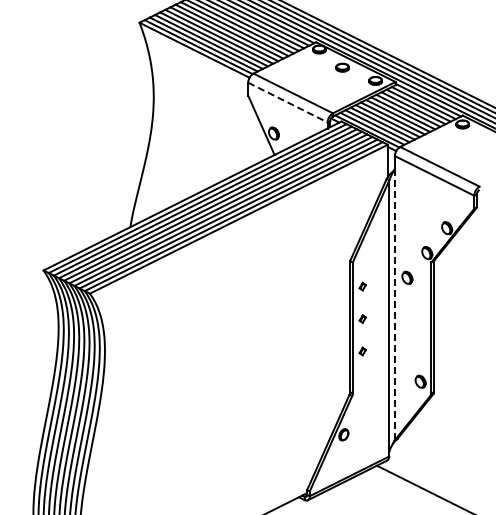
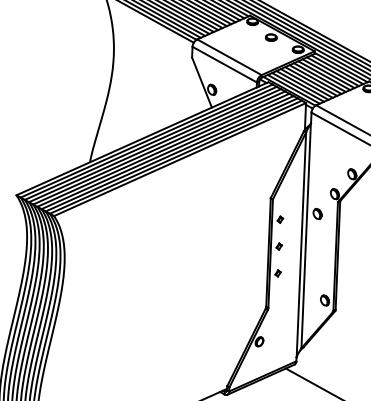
line: (288, 102) -> (225, 64), dashed -> solid
line: (394, 304) -> (306, 235), dashed -> solid

